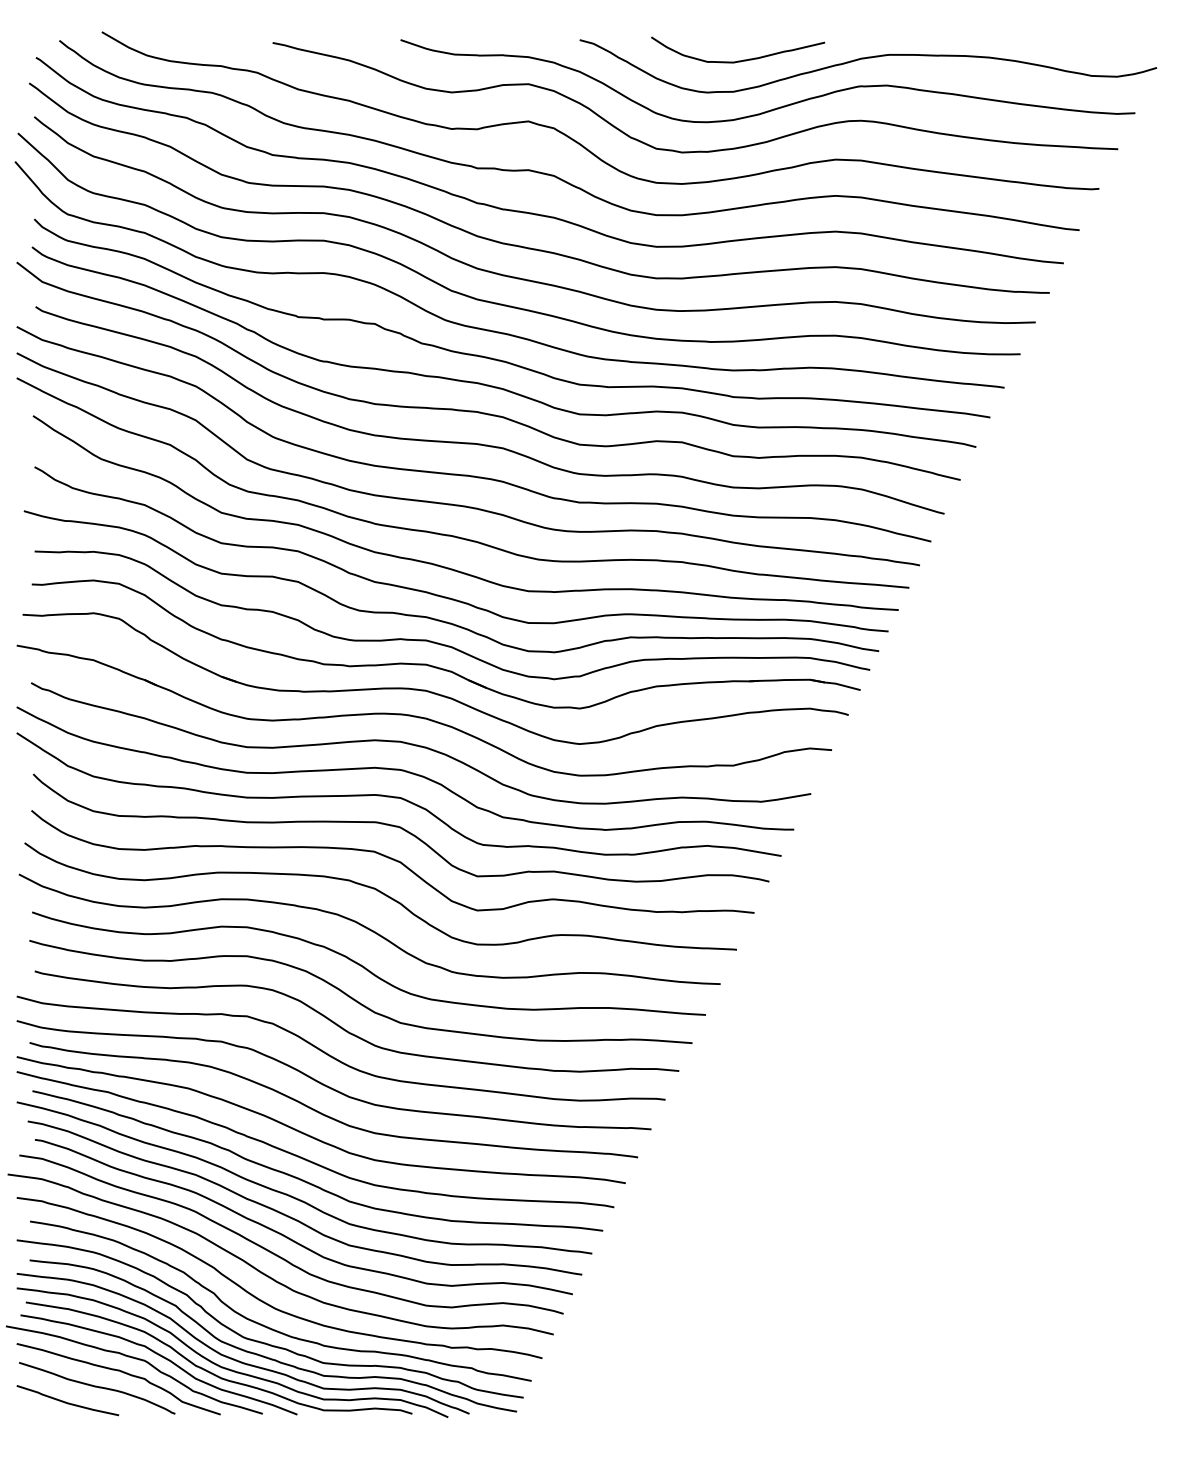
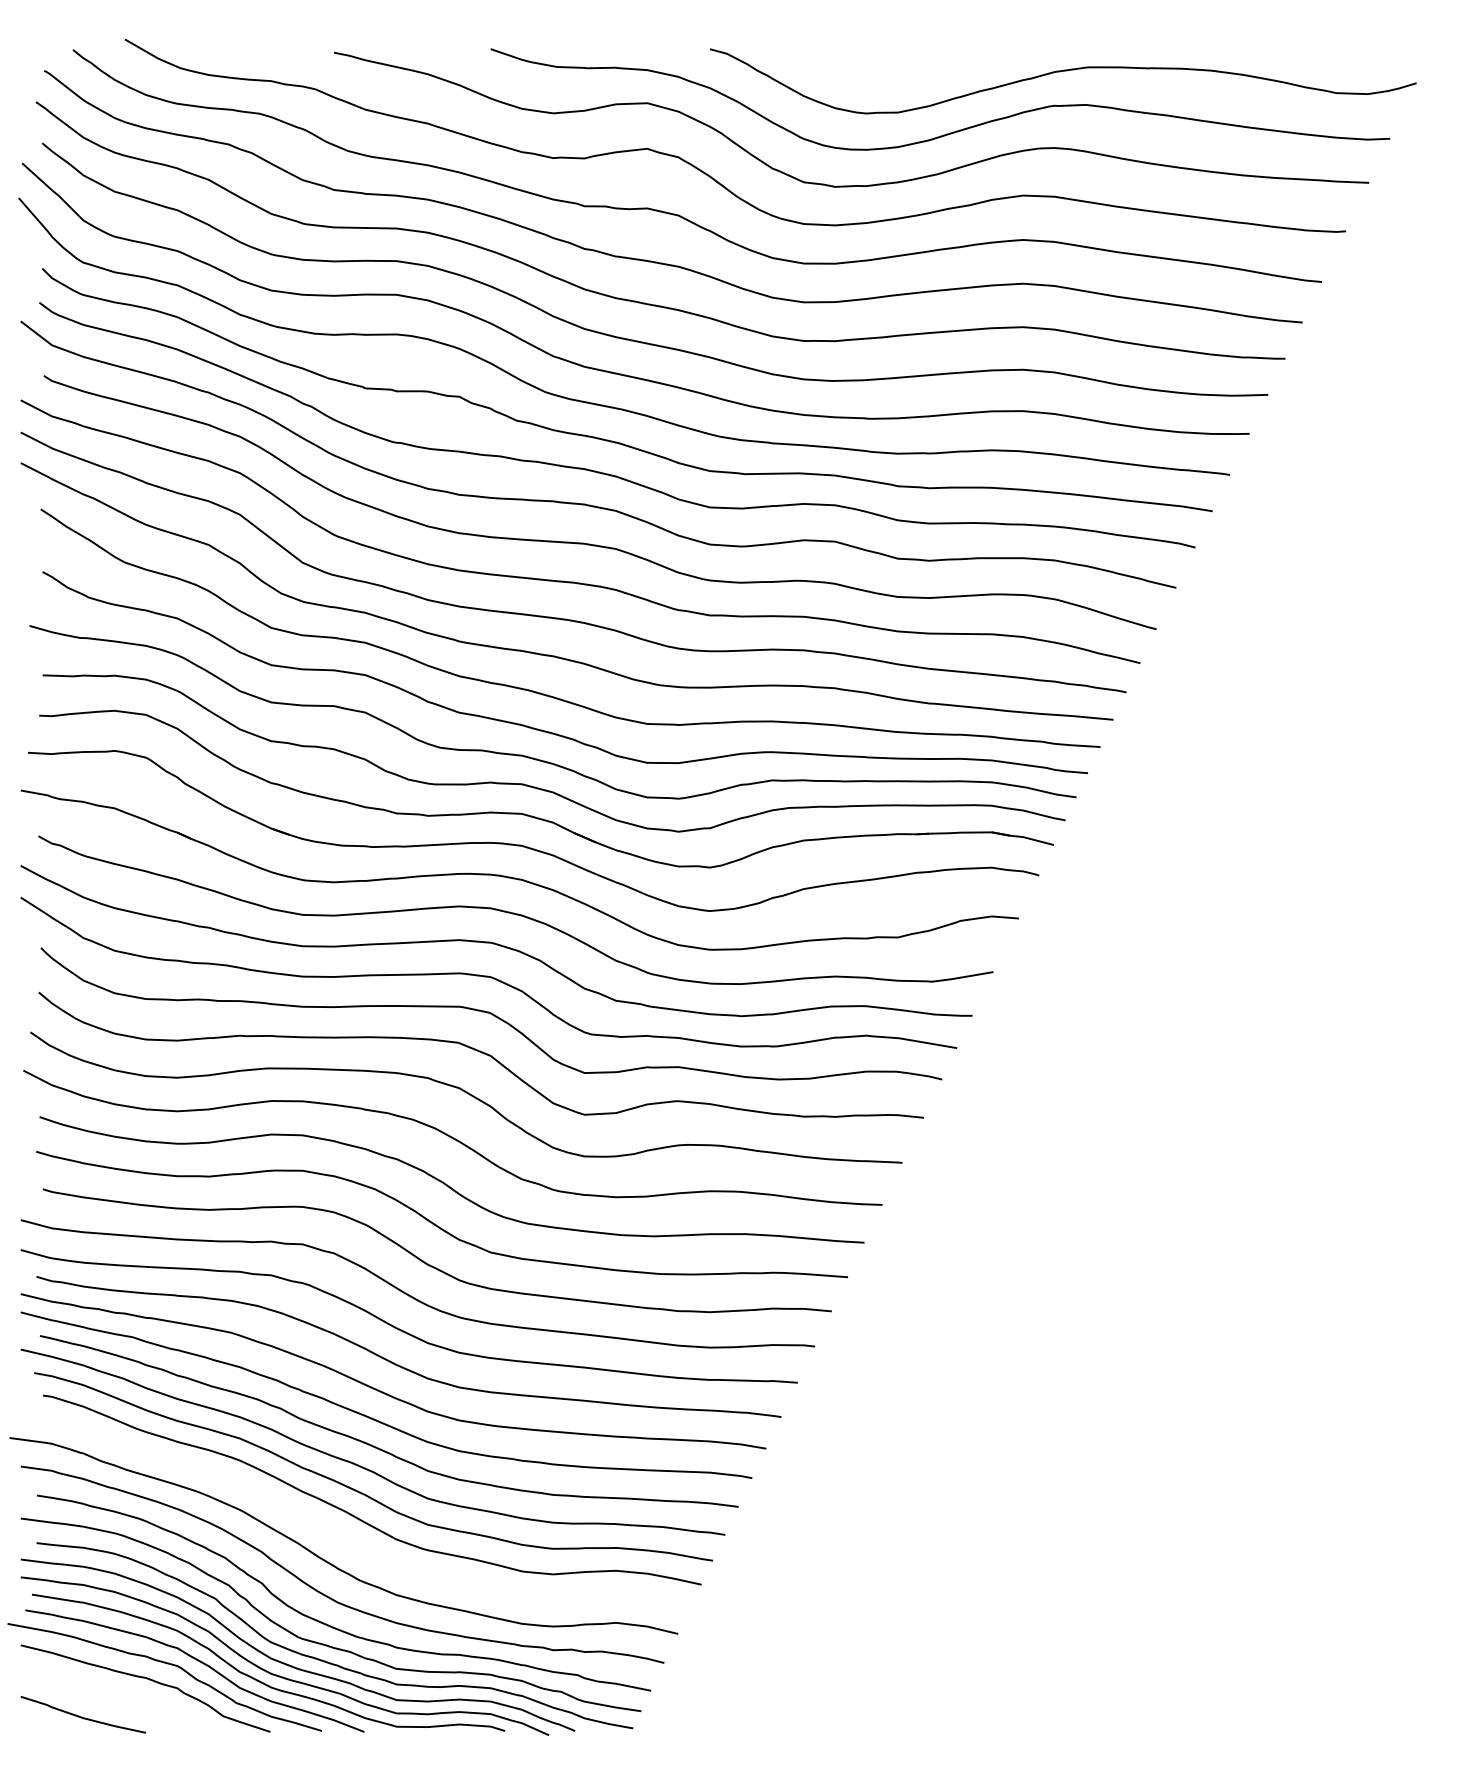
curve: (738, 60) -> (904, 74), removed
curve: (279, 1255) -> (342, 1537), removed
curve: (97, 1387) -> (119, 1698), removed

